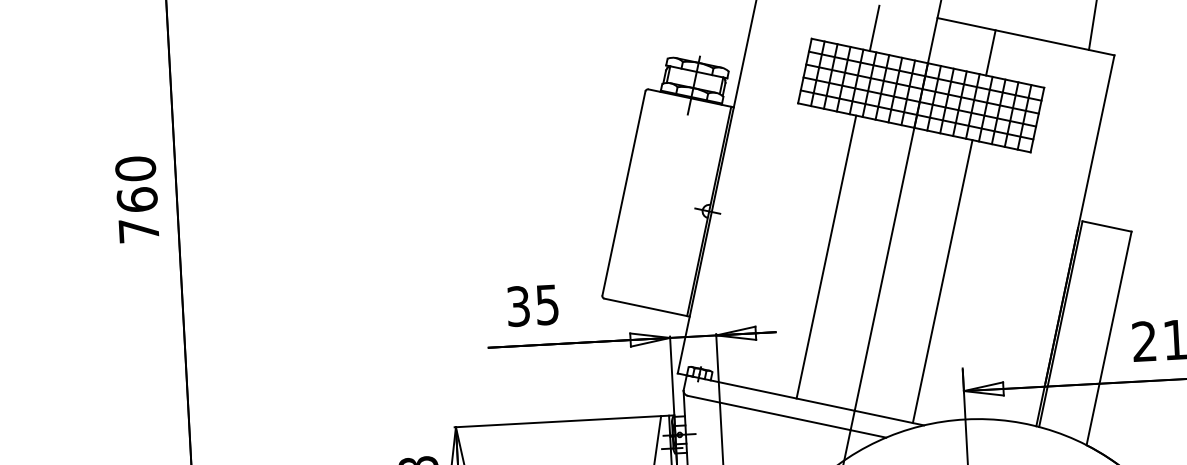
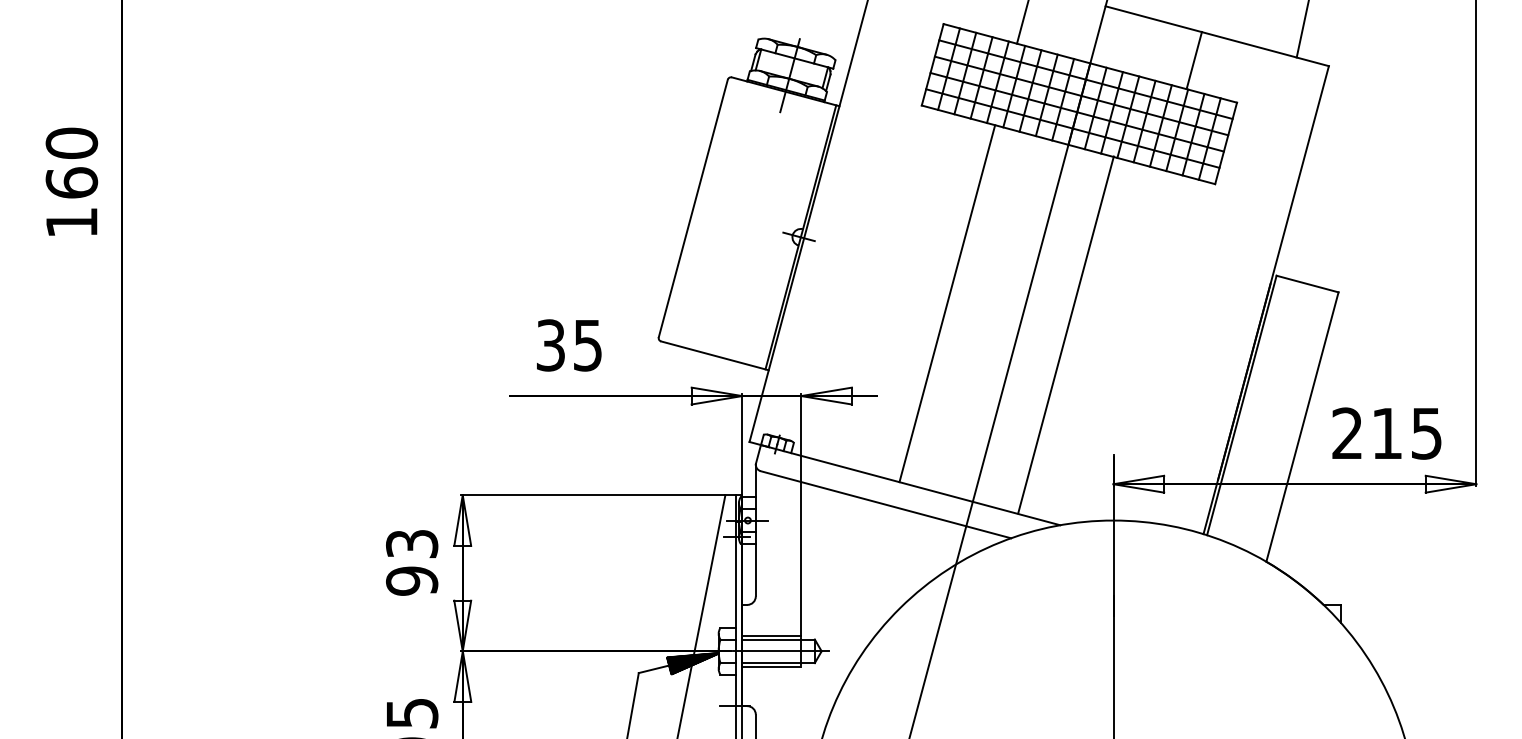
line: (990, 52) -> (1193, 60), moved
text: (138, 230) -> (71, 222), 760 -> 160
line: (942, 281) -> (1065, 334), moved

